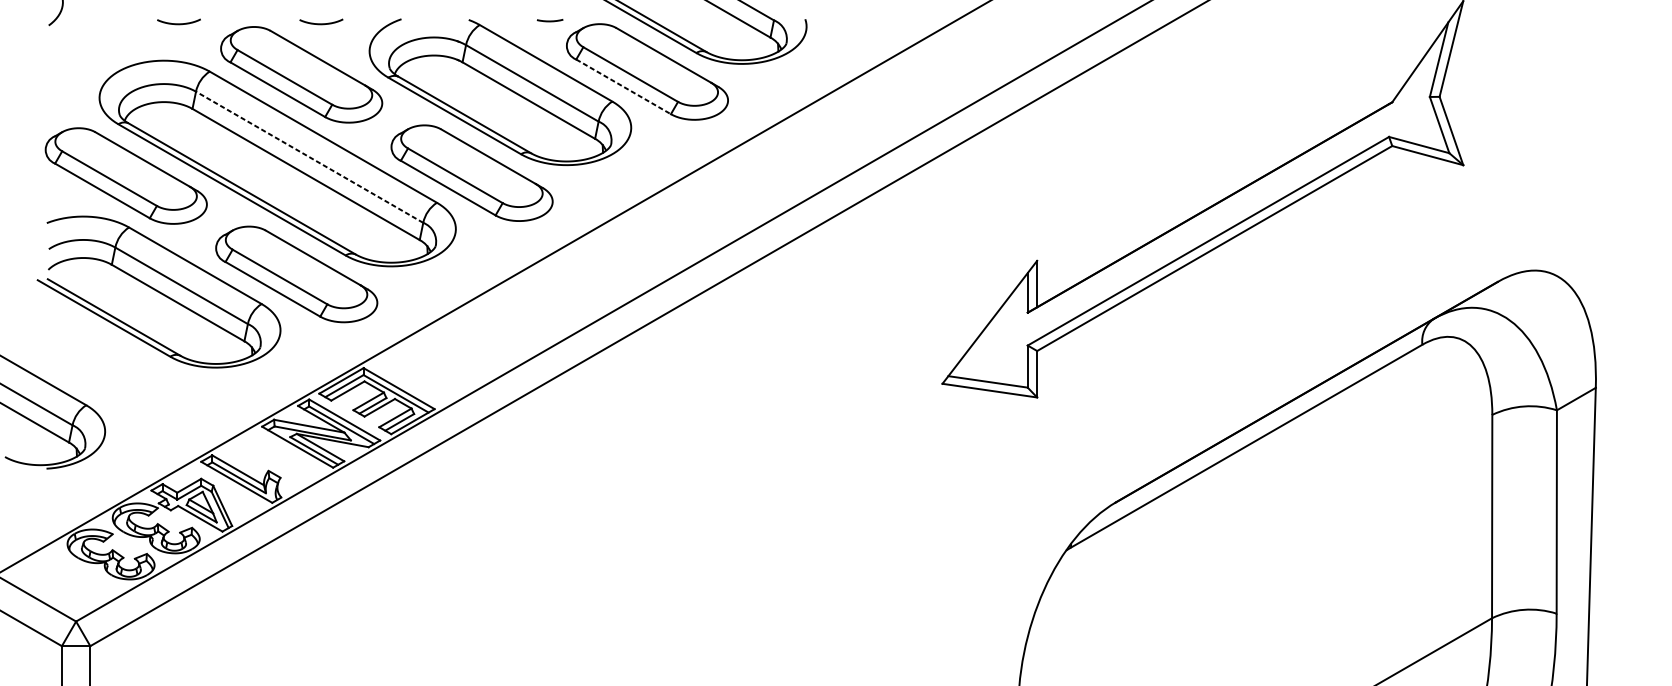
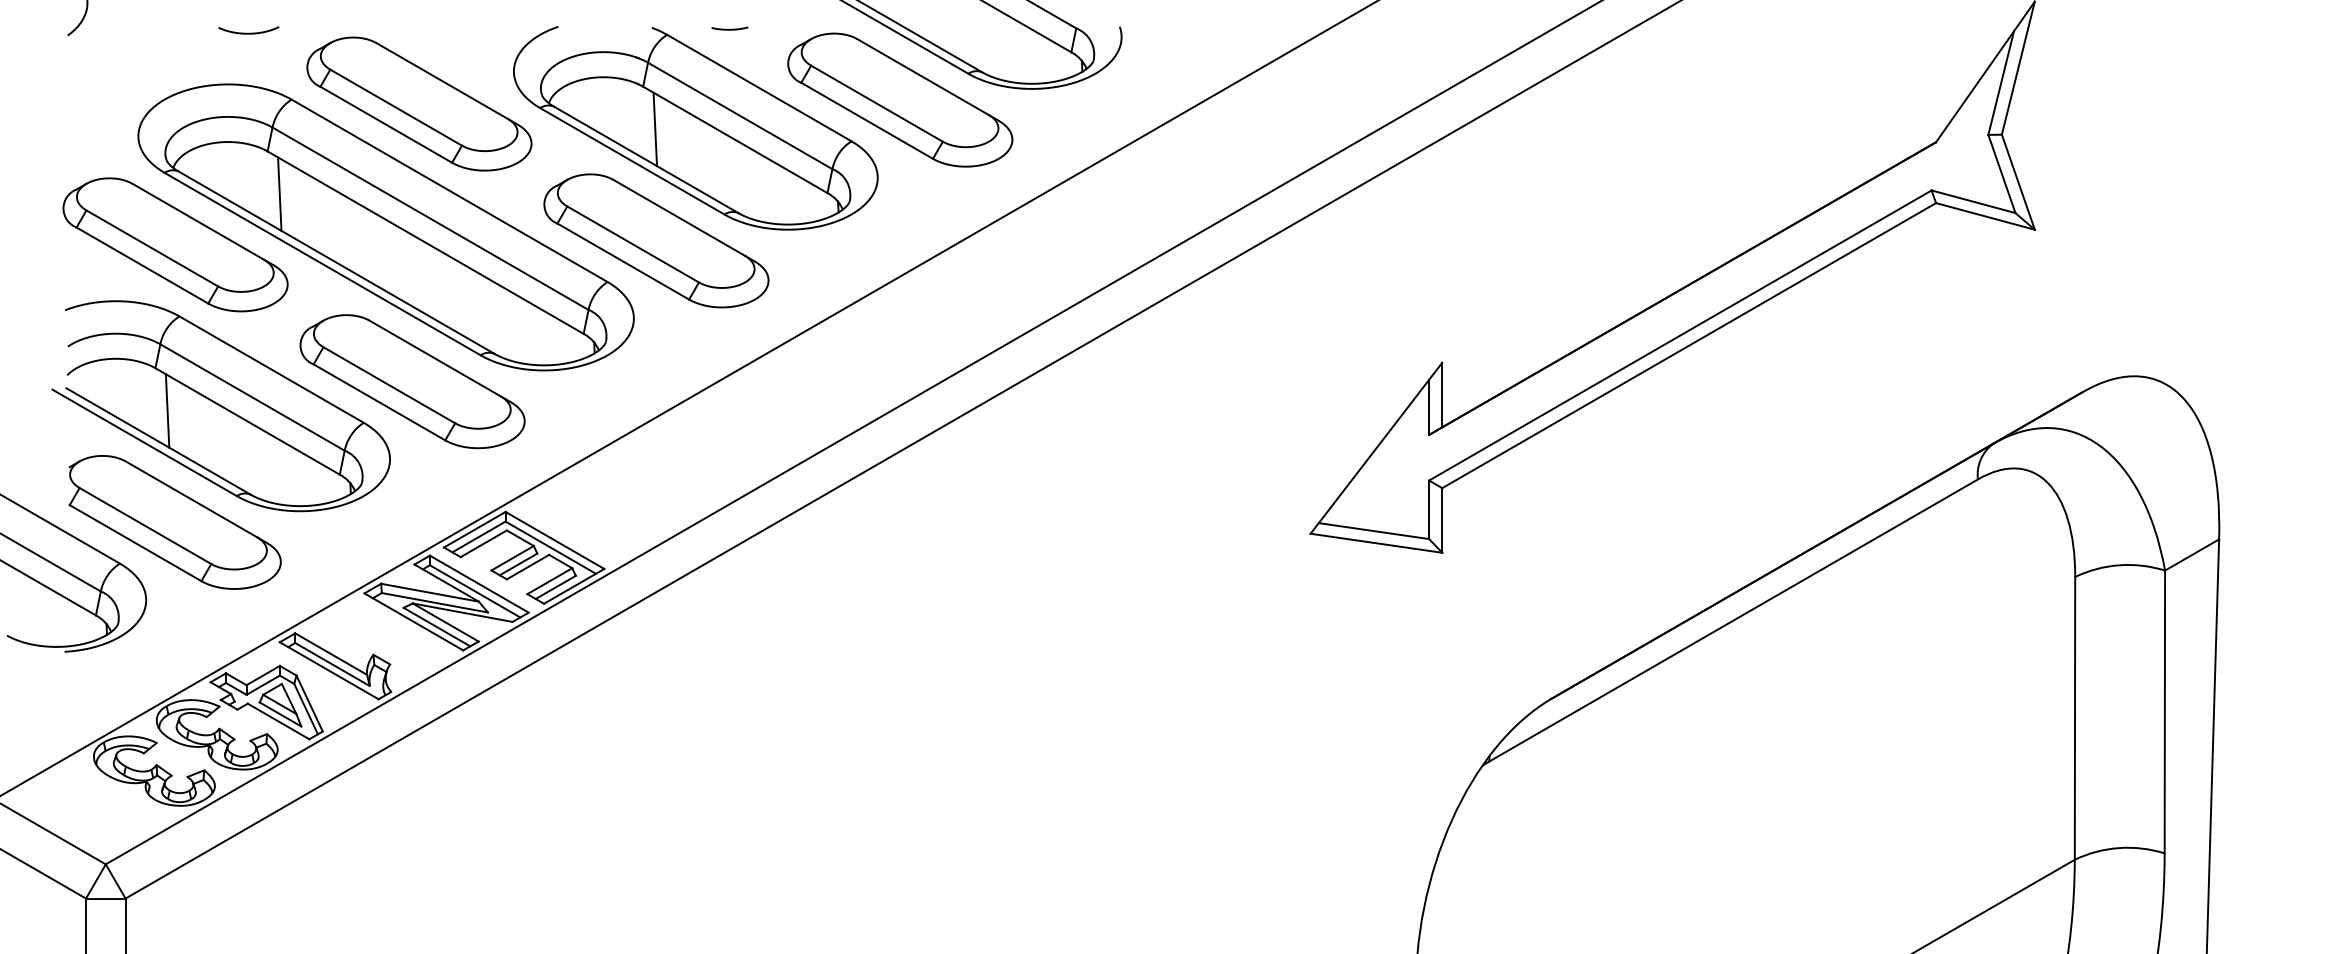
curve: (549, 20) -> (729, 28), moved
curve: (321, 23) -> (446, 32), removed
line: (623, 87) -> (867, 121), dashed -> solid
line: (471, 93) -> (655, 129), added
line: (201, 139) -> (279, 193), added
line: (309, 157) -> (430, 218), dashed -> solid
line: (120, 295) -> (167, 410), added
part: (125, 375) -> (174, 522), added

